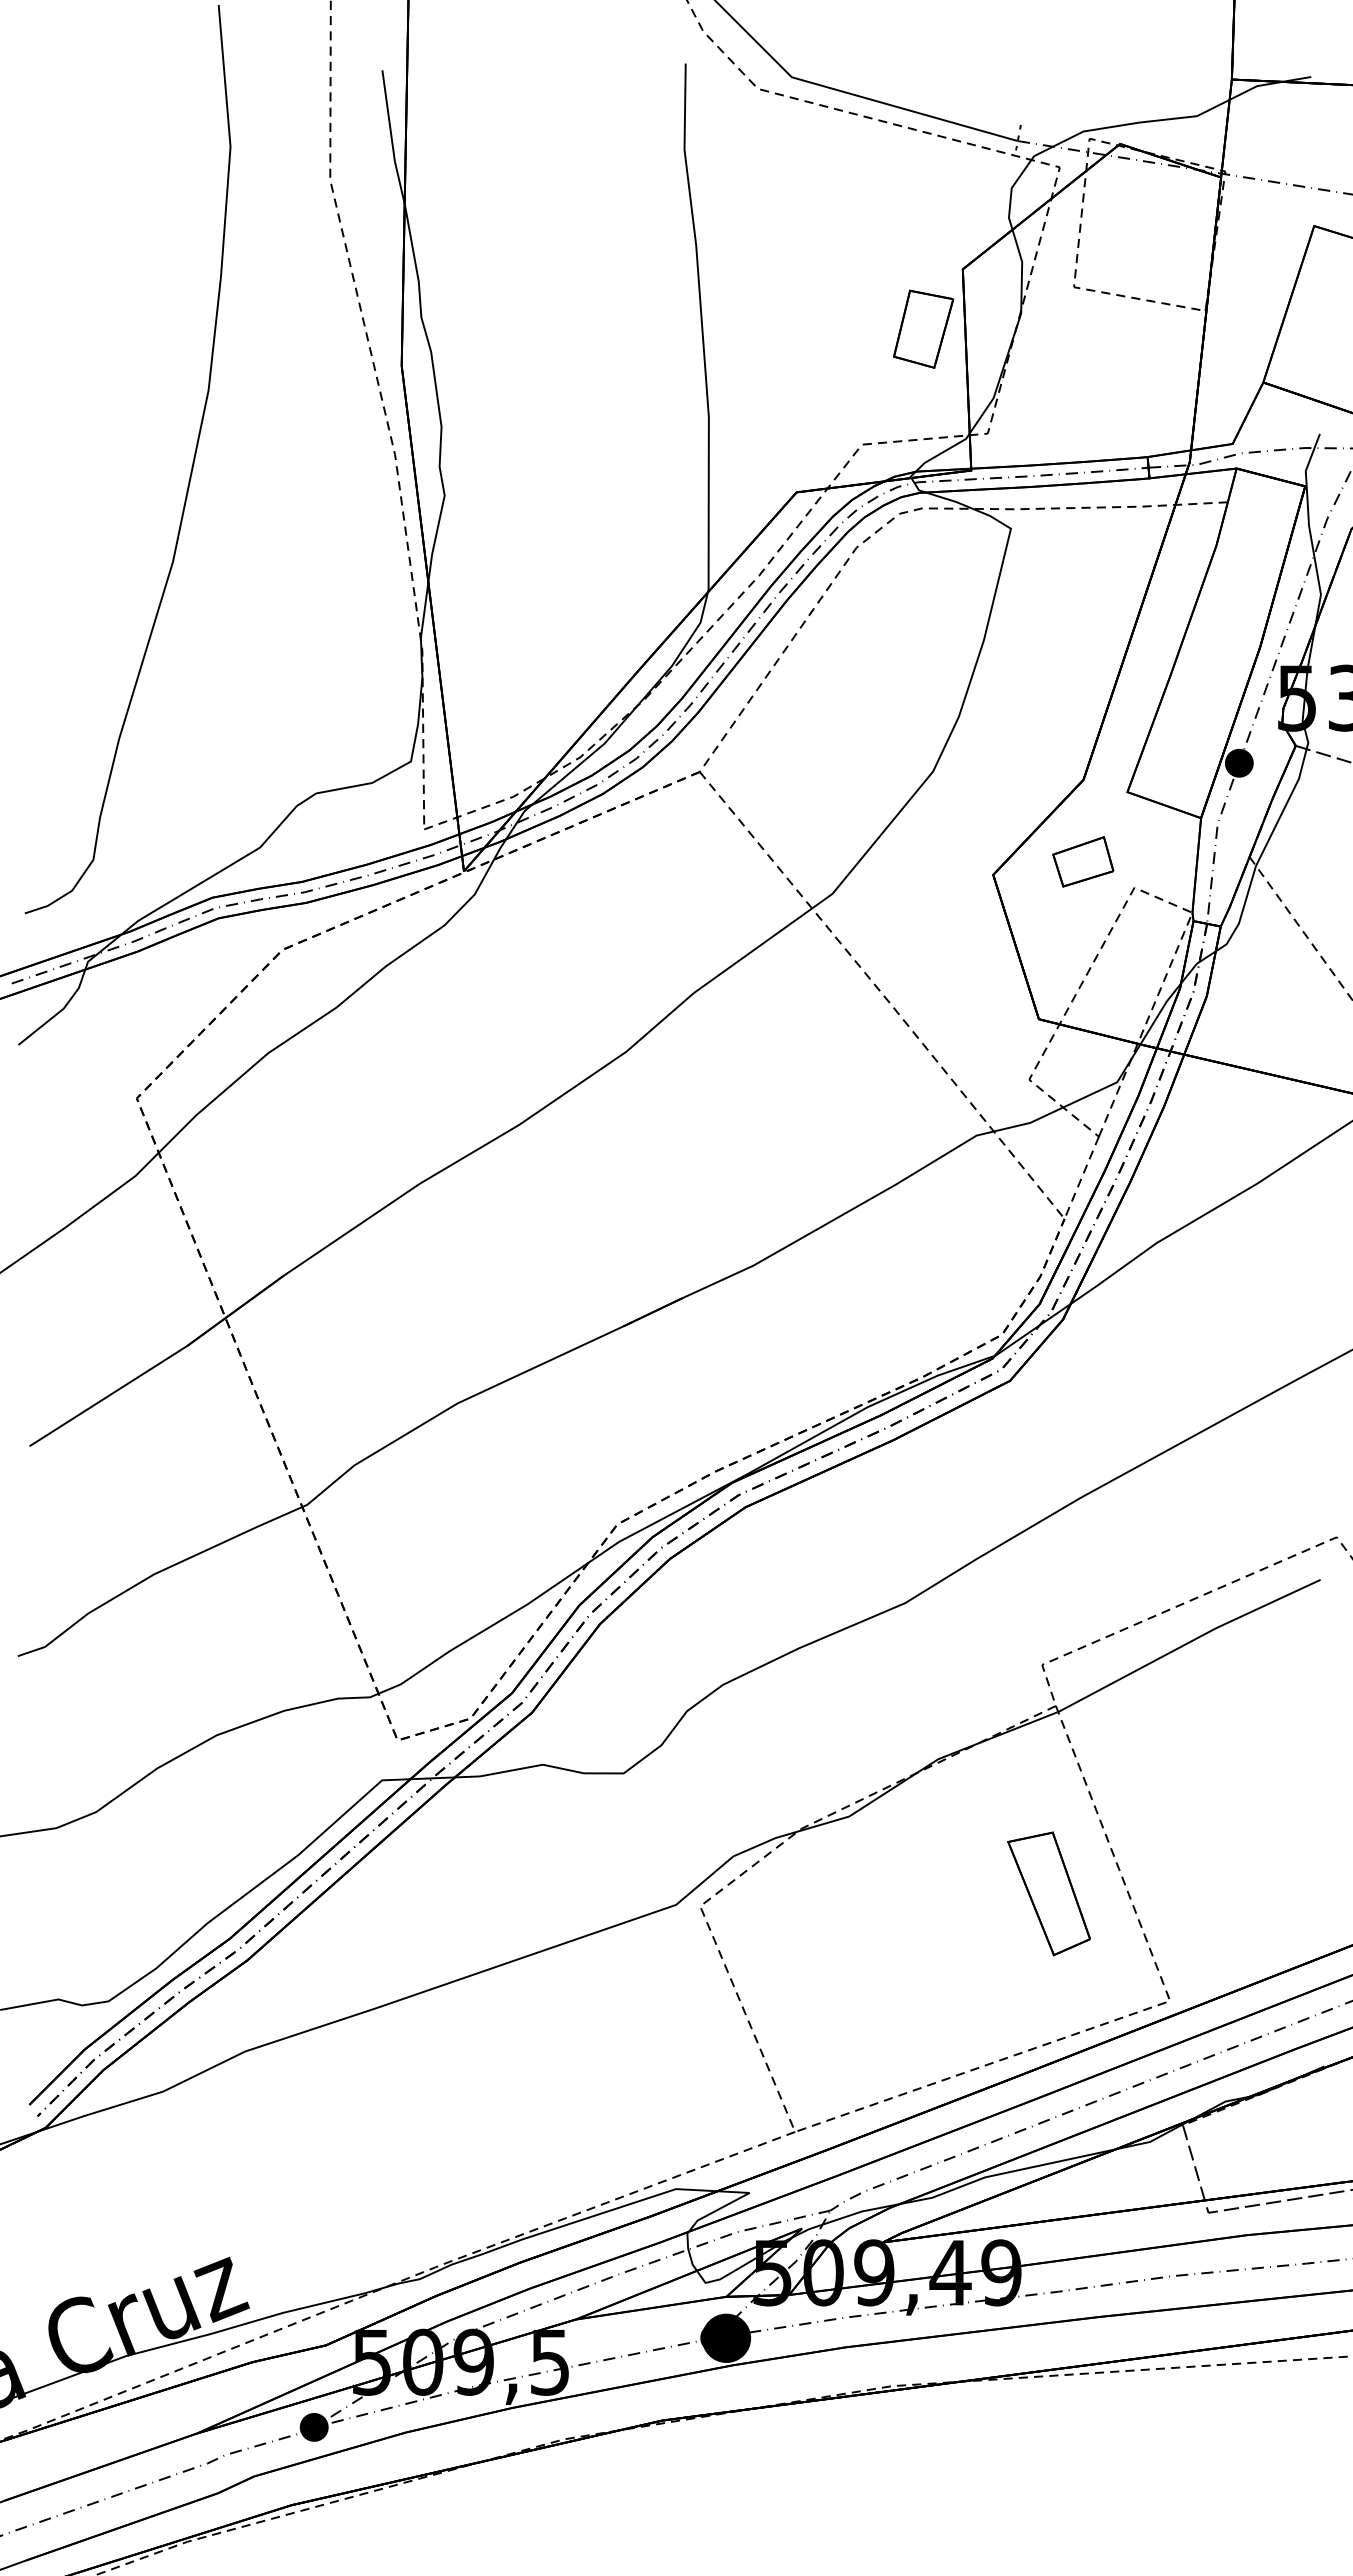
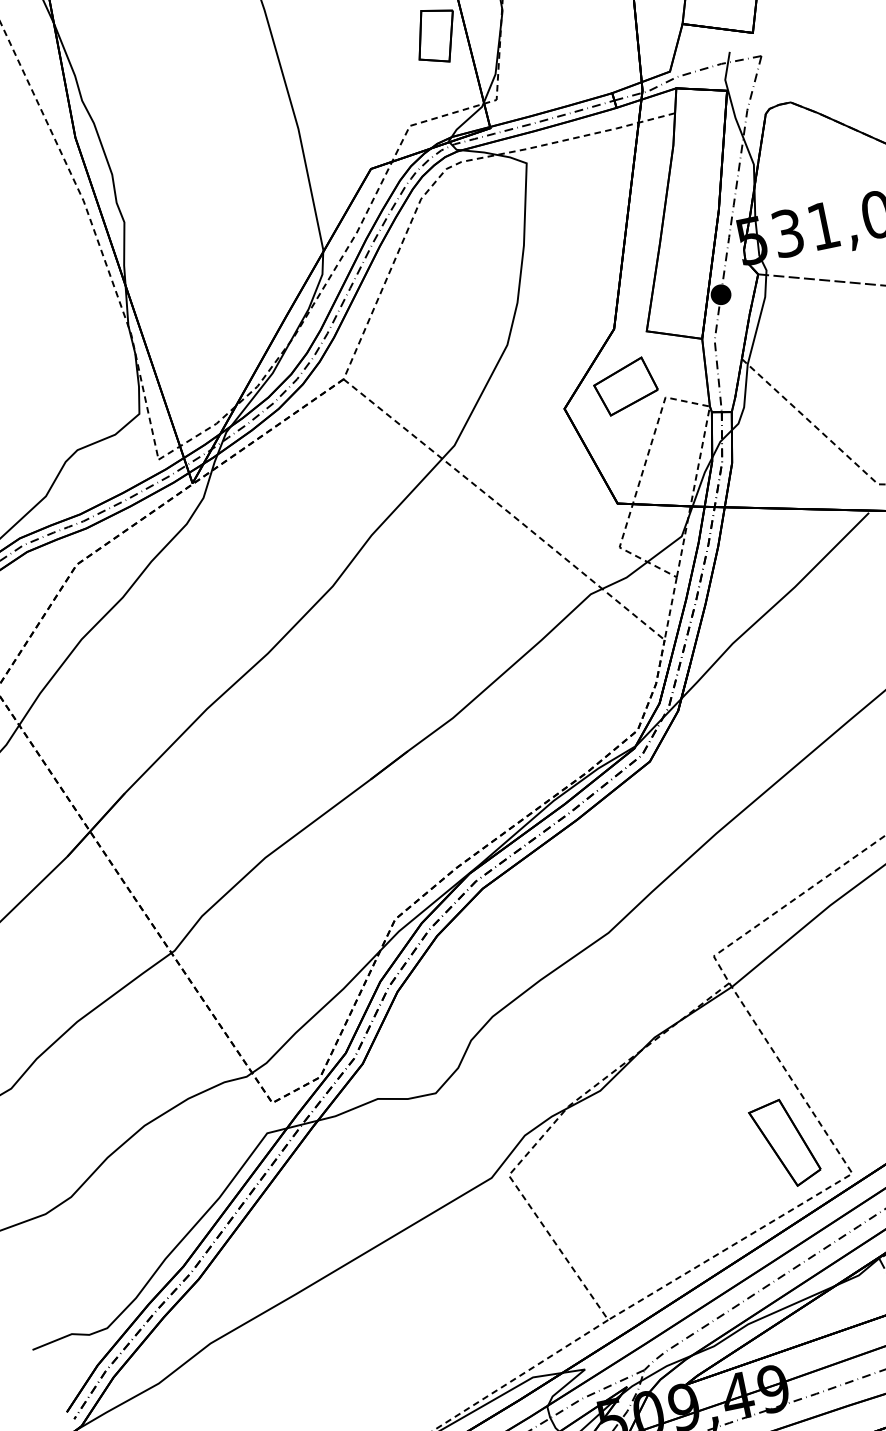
part: (1083, 861) -> (625, 386), size x1.43
part: (1048, 1893) -> (784, 1143), moved

